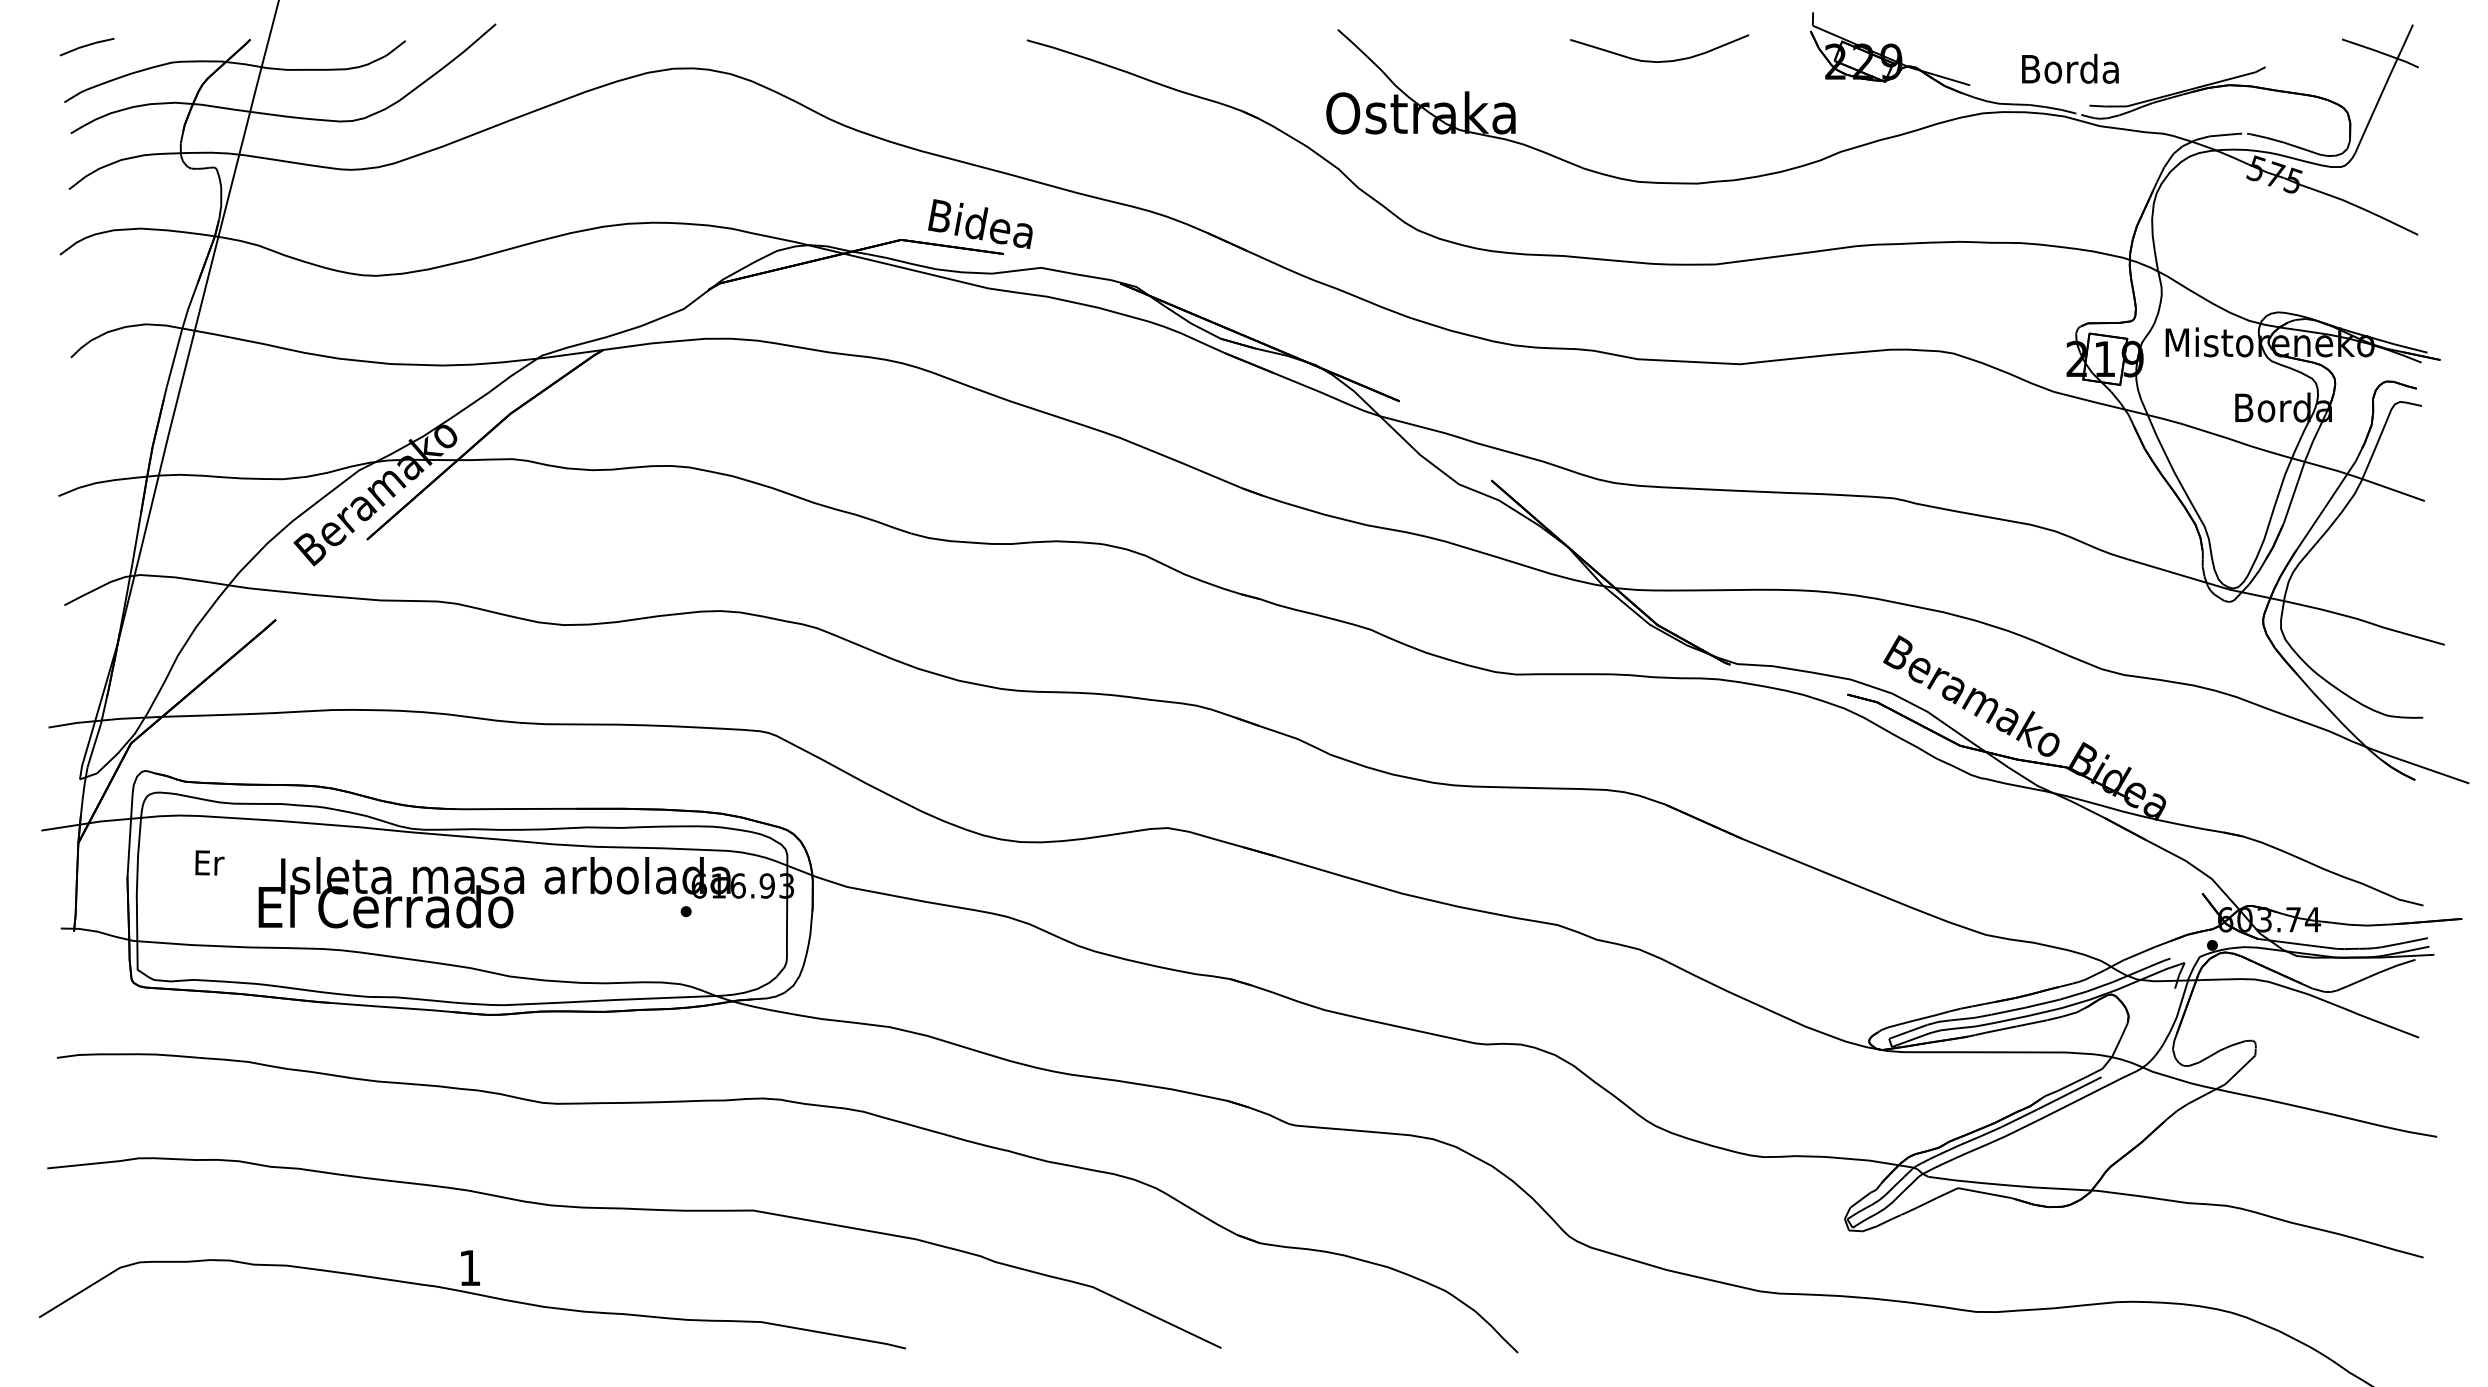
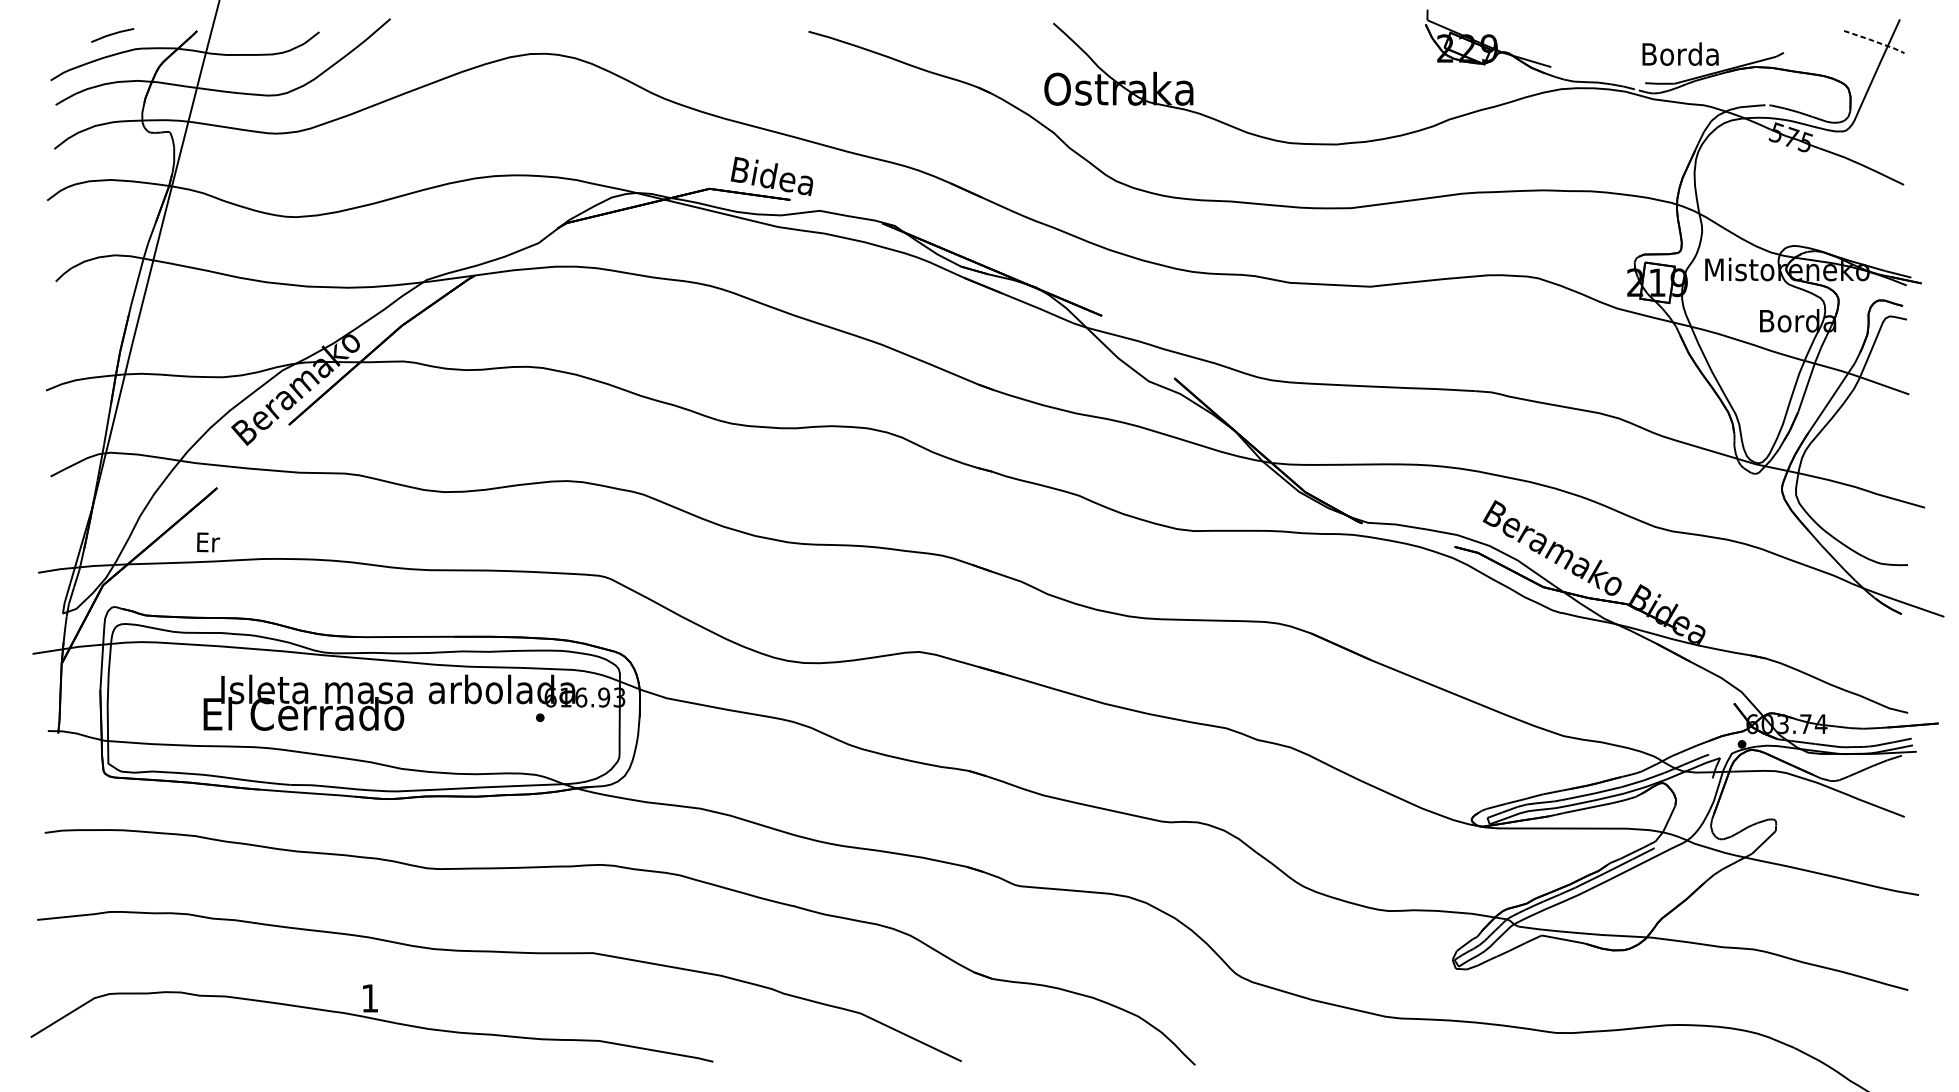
line: (86, 46) -> (112, 34), moved
line: (2380, 52) -> (1874, 41), solid -> dashed
curve: (1661, 60) -> (1308, 47), removed
text: (2070, 68) -> (1680, 53), moved
text: (209, 862) -> (208, 542), moved

